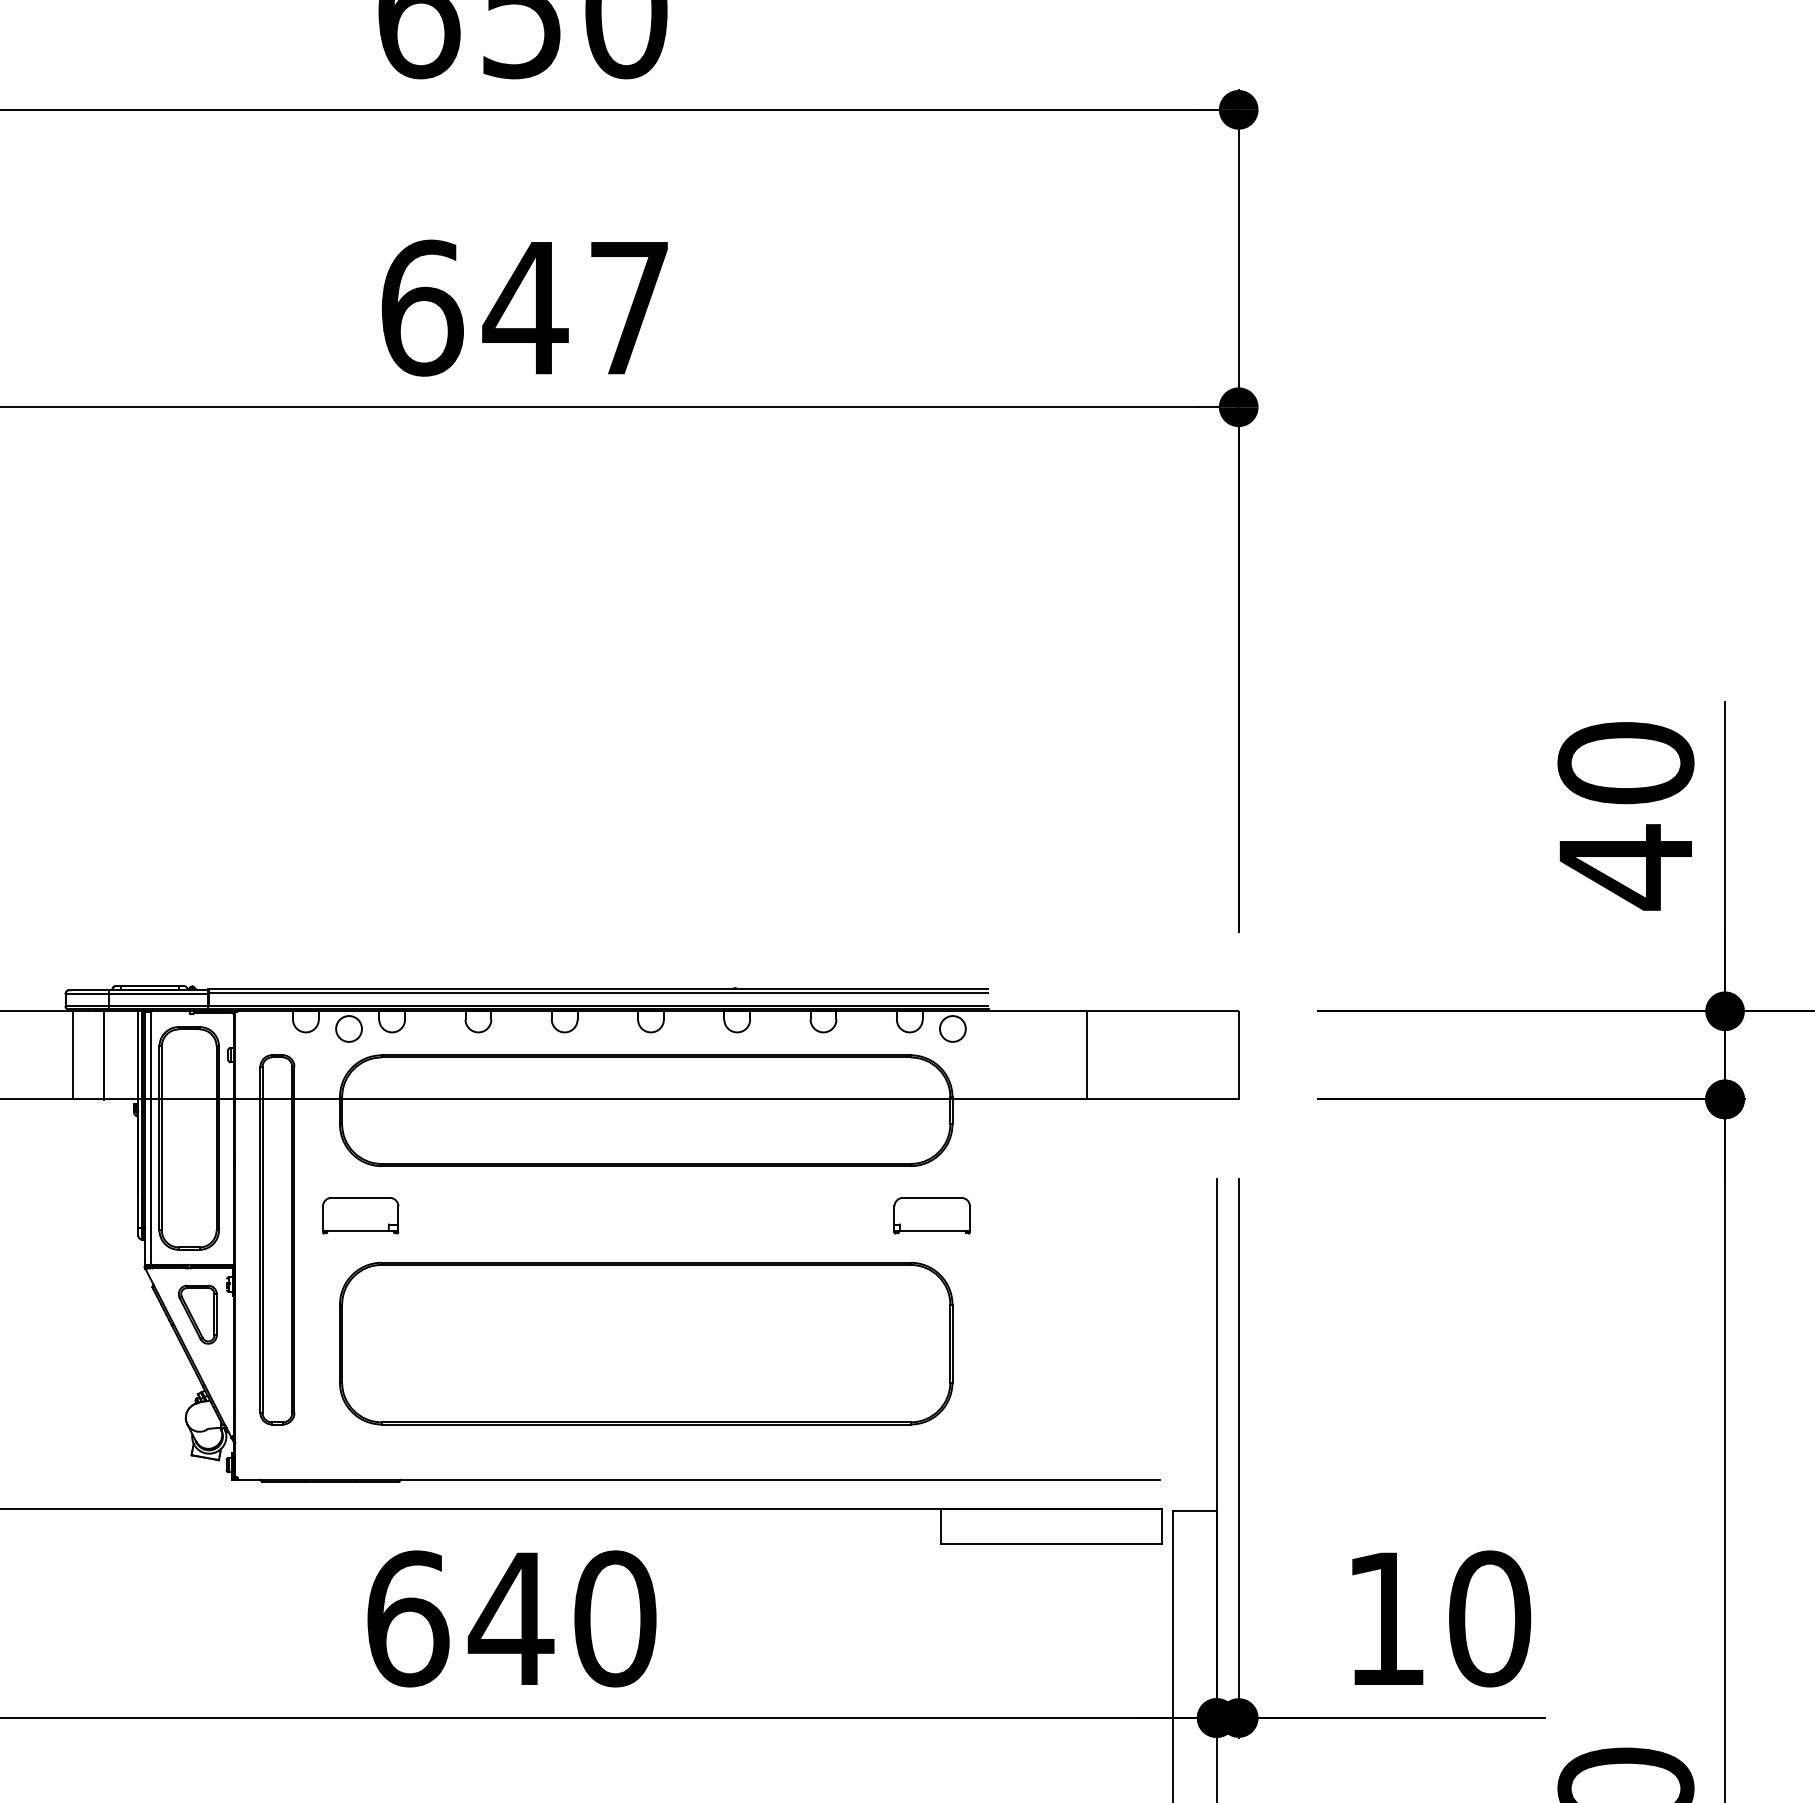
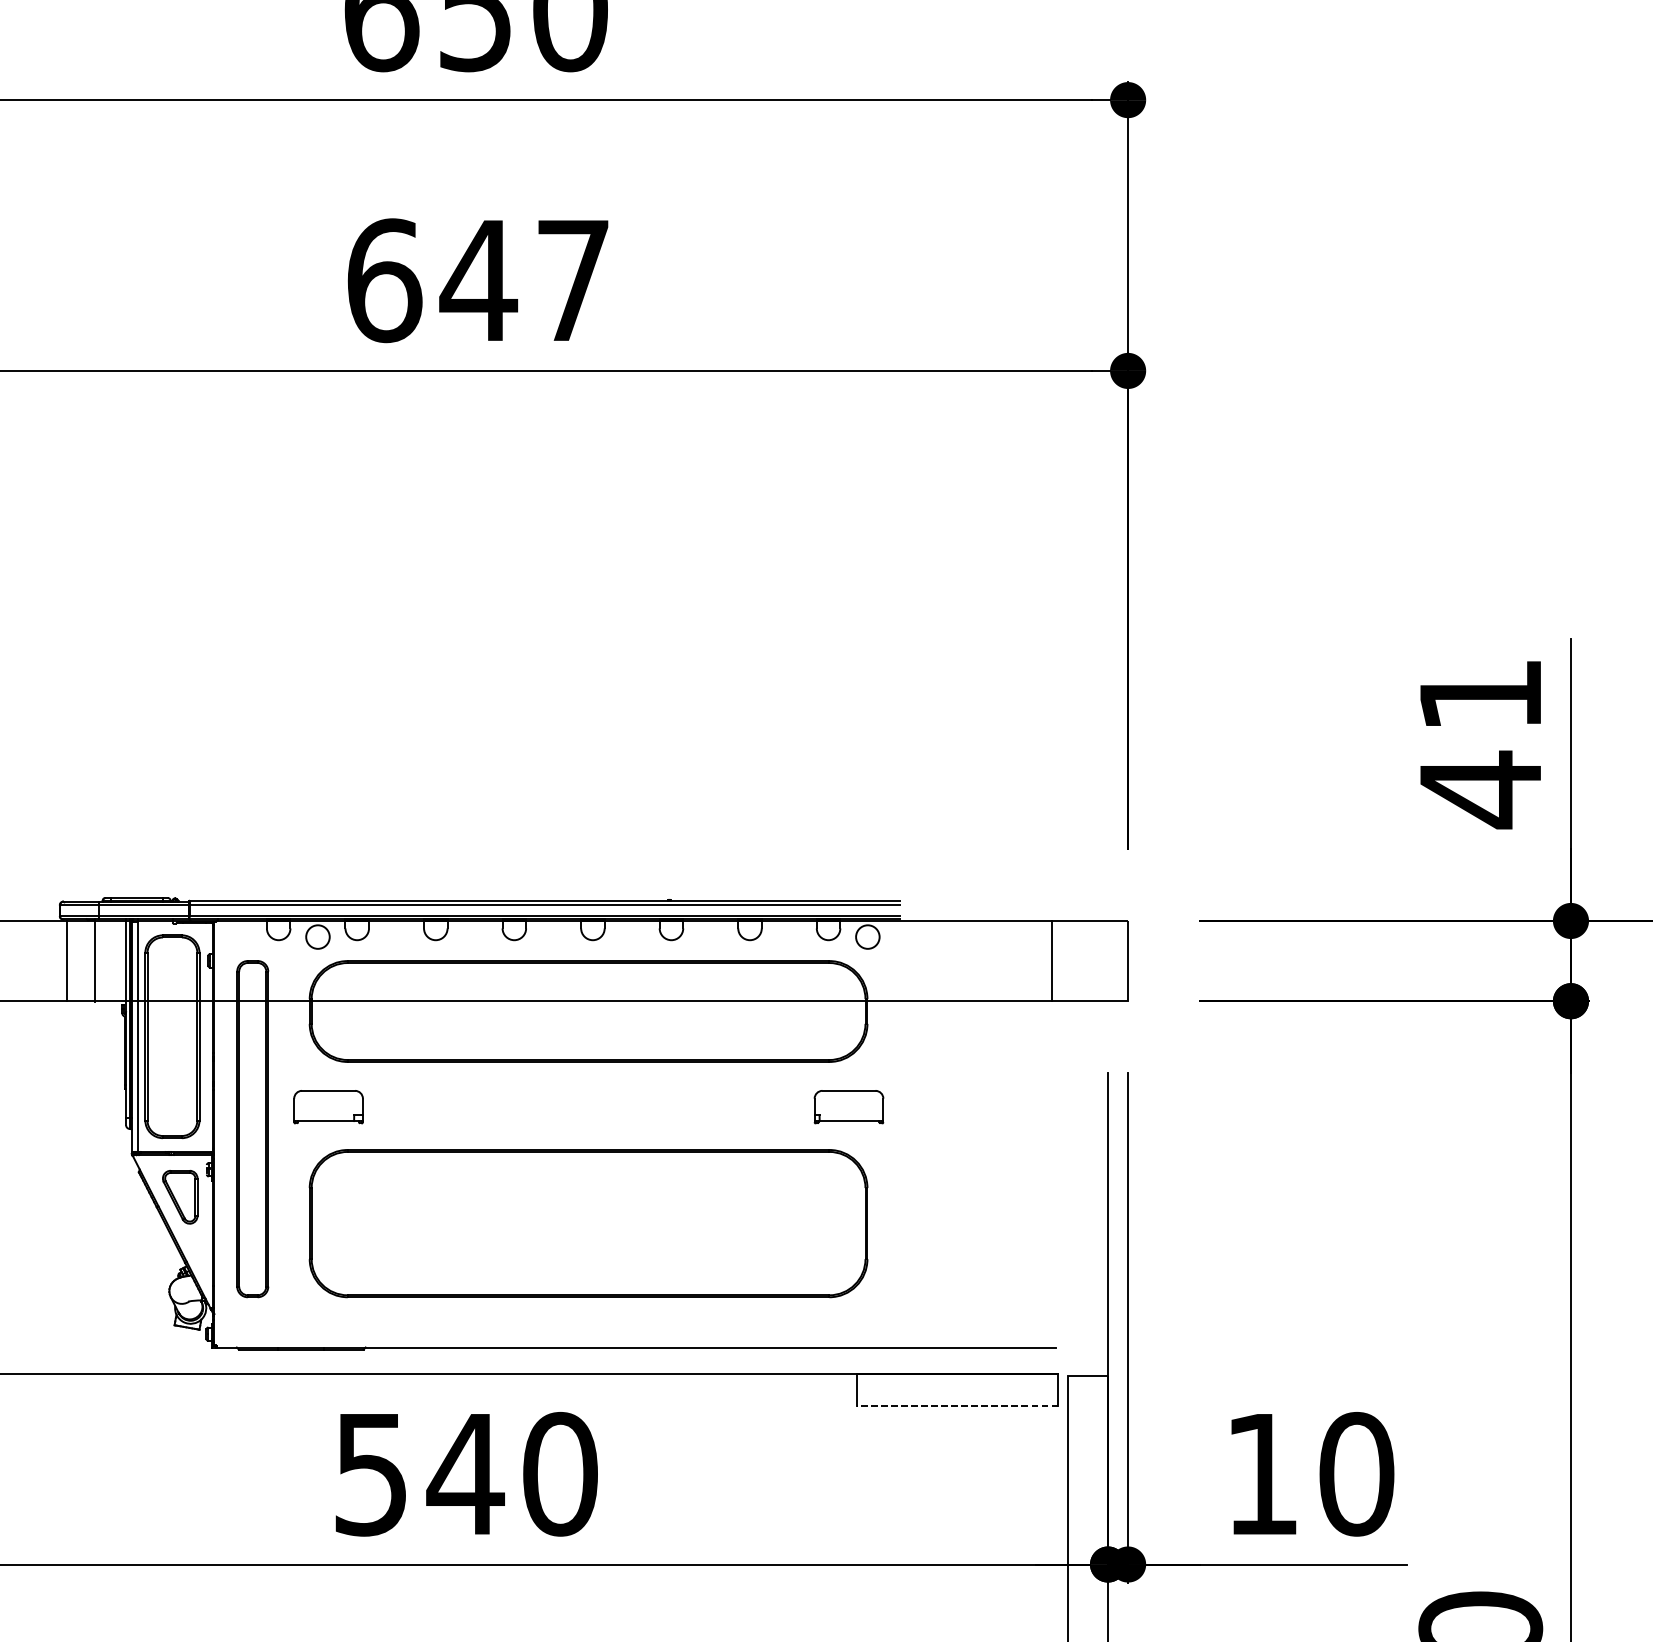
text: (1625, 763) -> (1480, 695), 40 -> 41
line: (1086, 1055) -> (1051, 961), moved
line: (1050, 1544) -> (956, 1406), solid -> dashed
text: (408, 1618) -> (372, 1473), 640 -> 540

